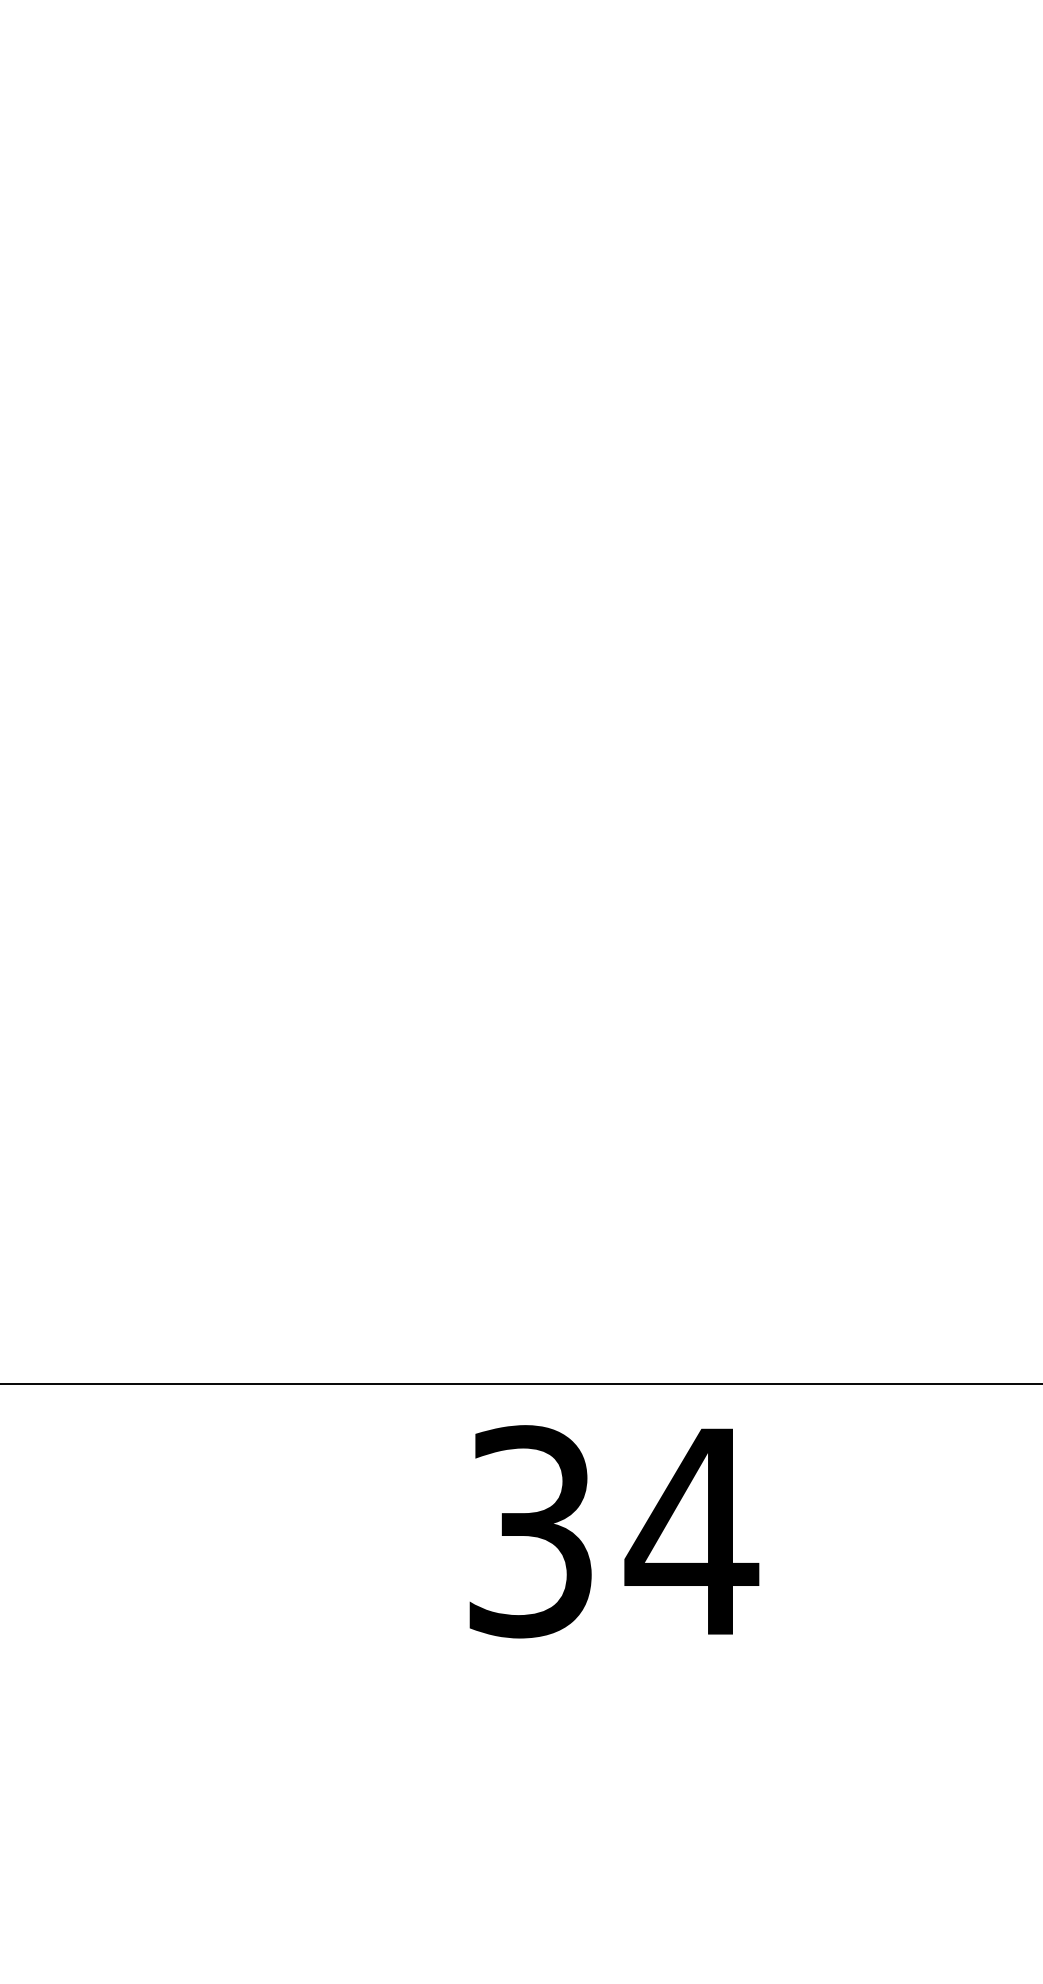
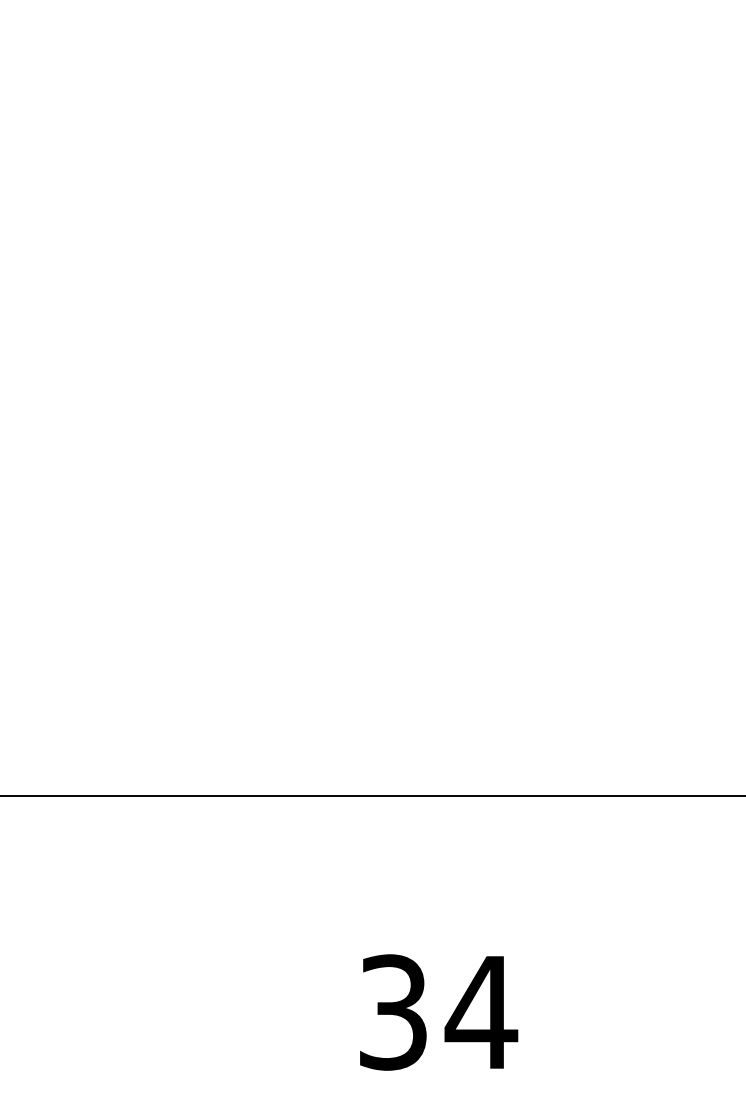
text: (615, 1531) -> (439, 1012), moved

